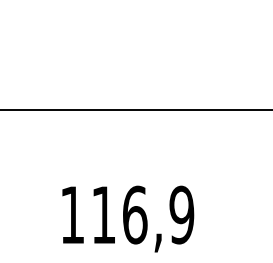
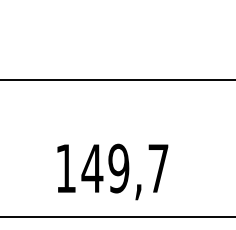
text: (141, 214) -> (124, 168), 116,9 -> 149,7

